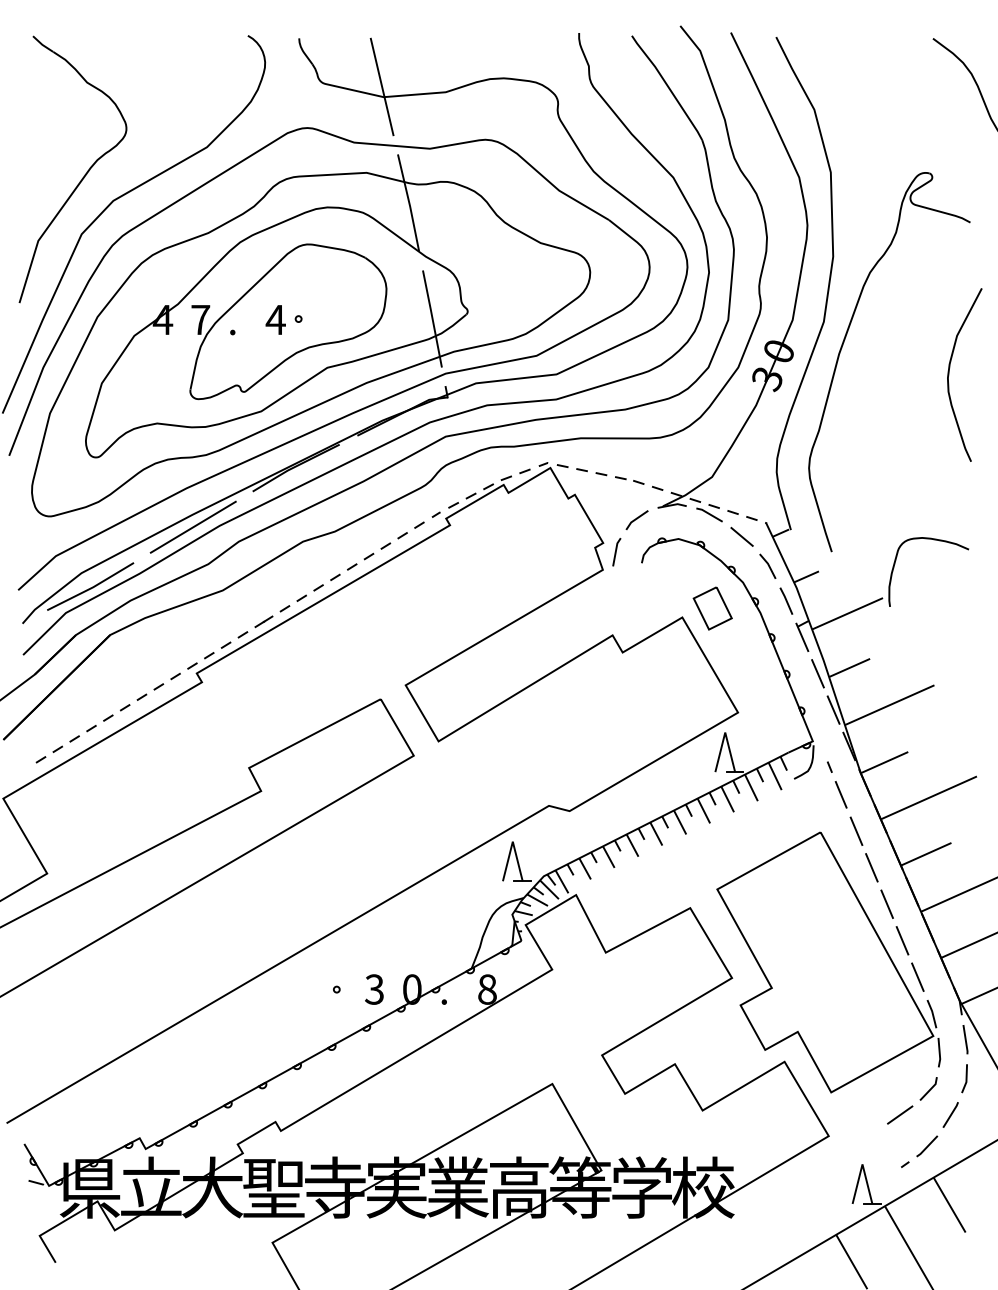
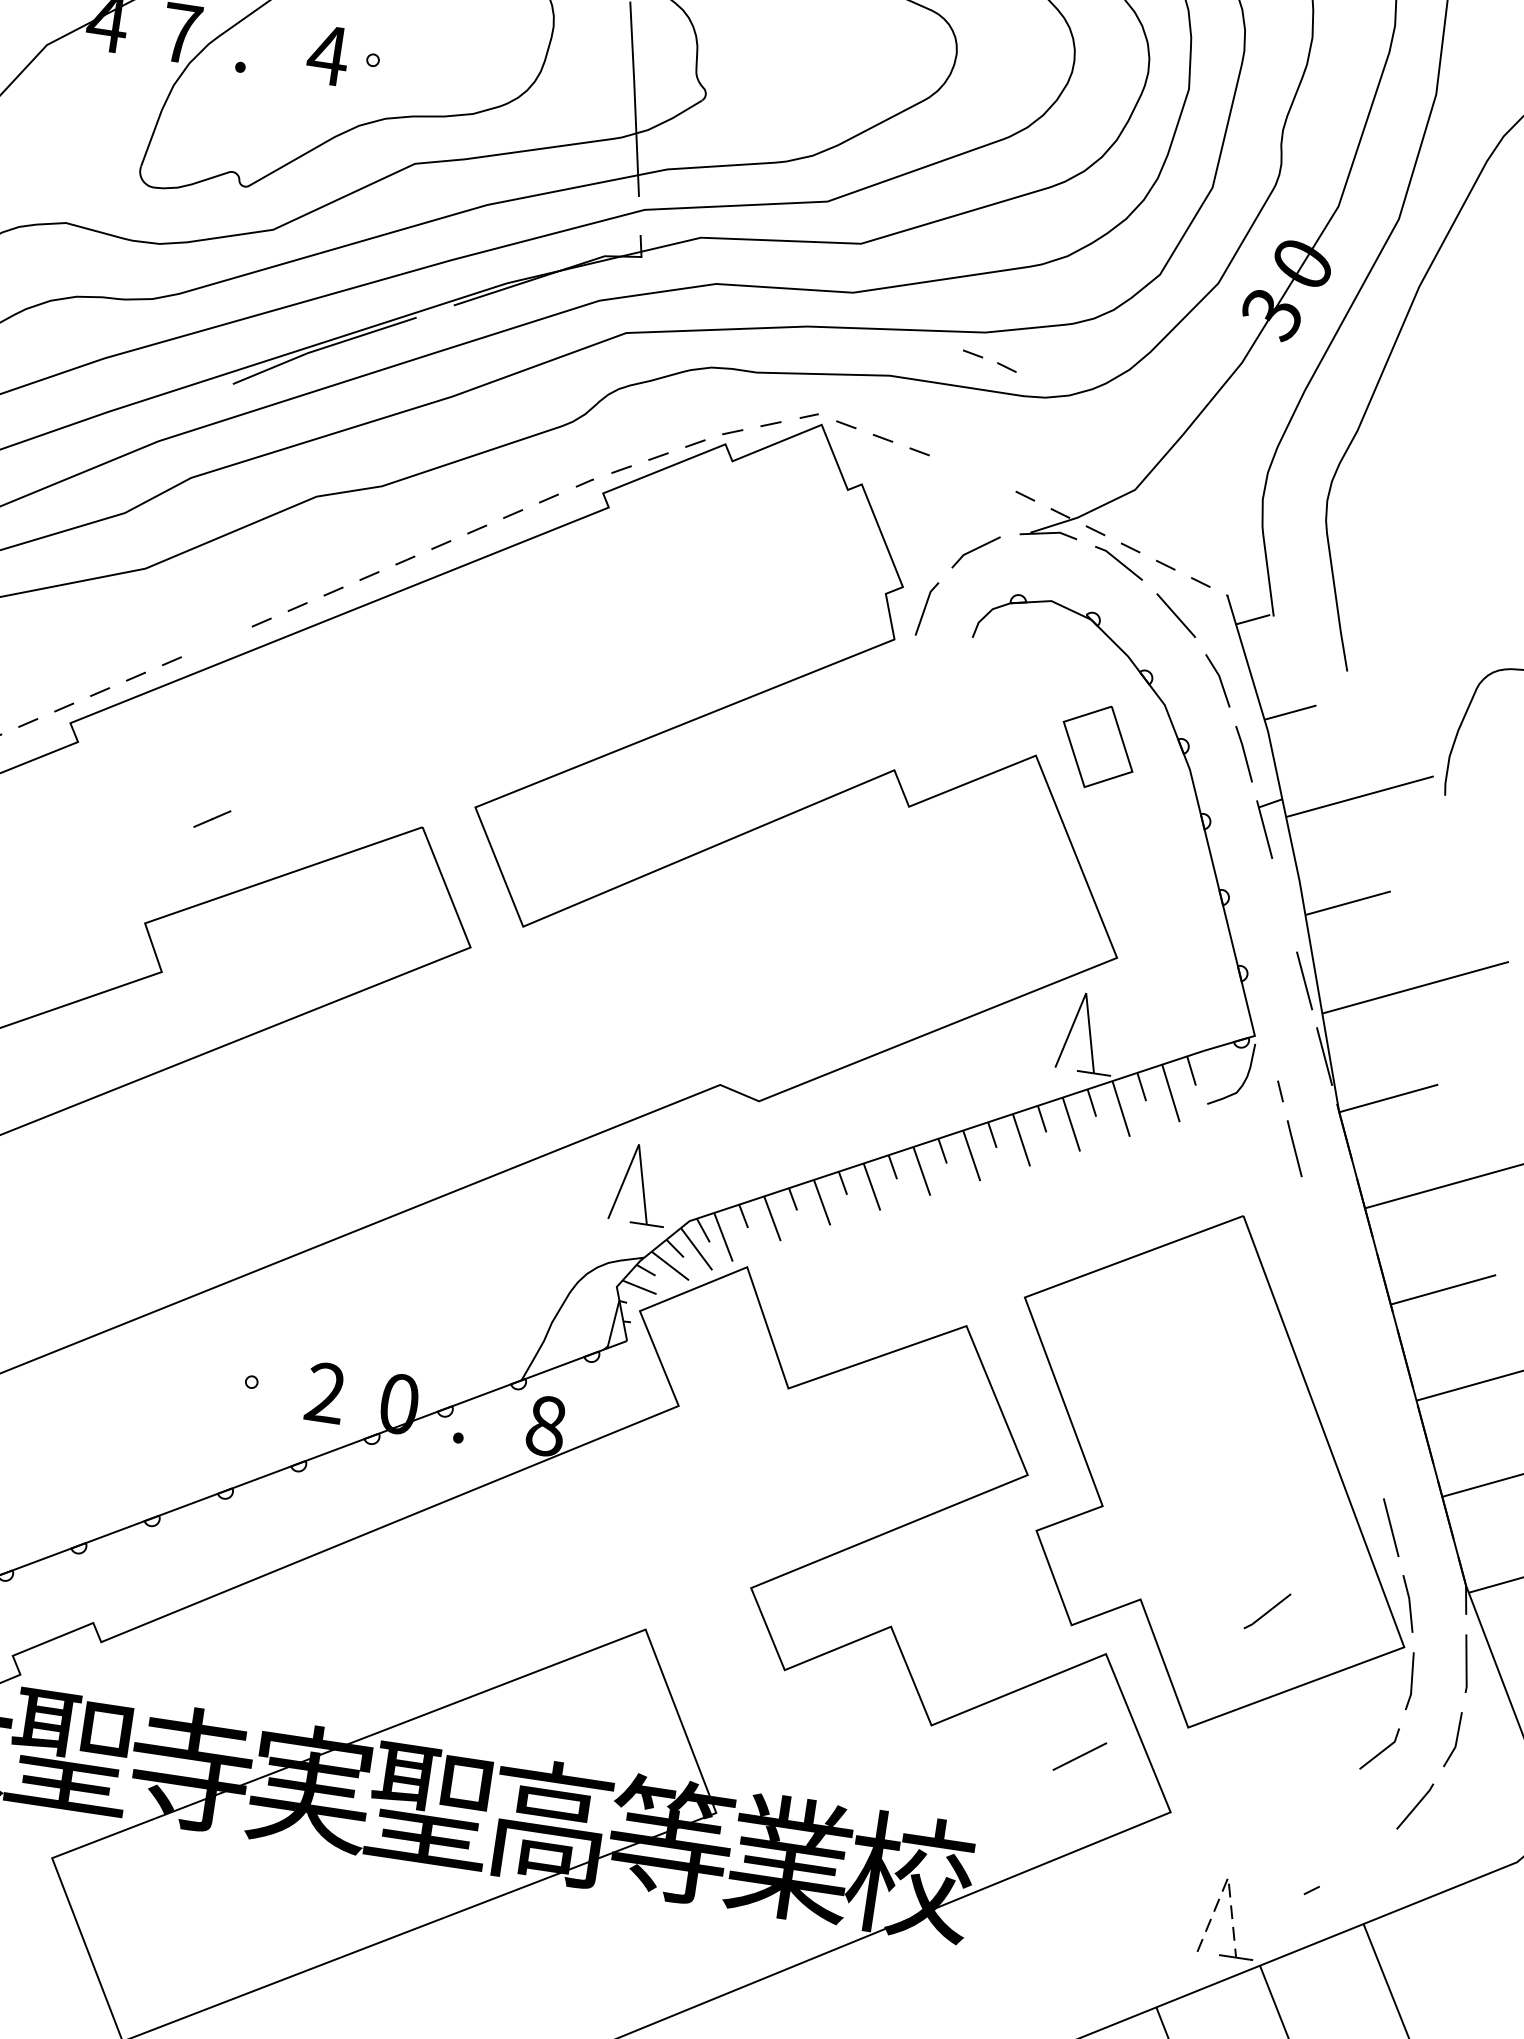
part: (629, 480) -> (989, 361), moved
line: (192, 526) -> (104, 434), removed
line: (263, 621) -> (211, 818), moved
line: (817, 673) -> (1283, 904), removed
line: (856, 831) -> (1313, 1224), removed
line: (871, 867) -> (1332, 1299), removed
line: (886, 903) -> (1351, 1374), removed
line: (902, 940) -> (1371, 1451), removed
text: (374, 989) -> (325, 1392), 3 -> 2
line: (900, 1114) -> (1080, 1755), moved
line: (927, 1146) -> (1268, 1611), moved
line: (862, 1164) -> (1228, 1877), solid -> dashed
text: (457, 1187) -> (429, 1804), 業 -> 聖
text: (641, 1187) -> (789, 1857), 学 -> 業

